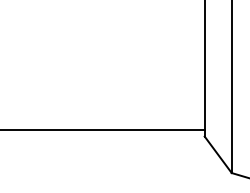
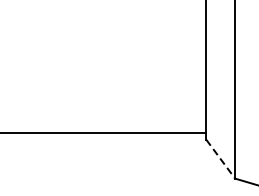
line: (218, 154) -> (220, 158), solid -> dashed

